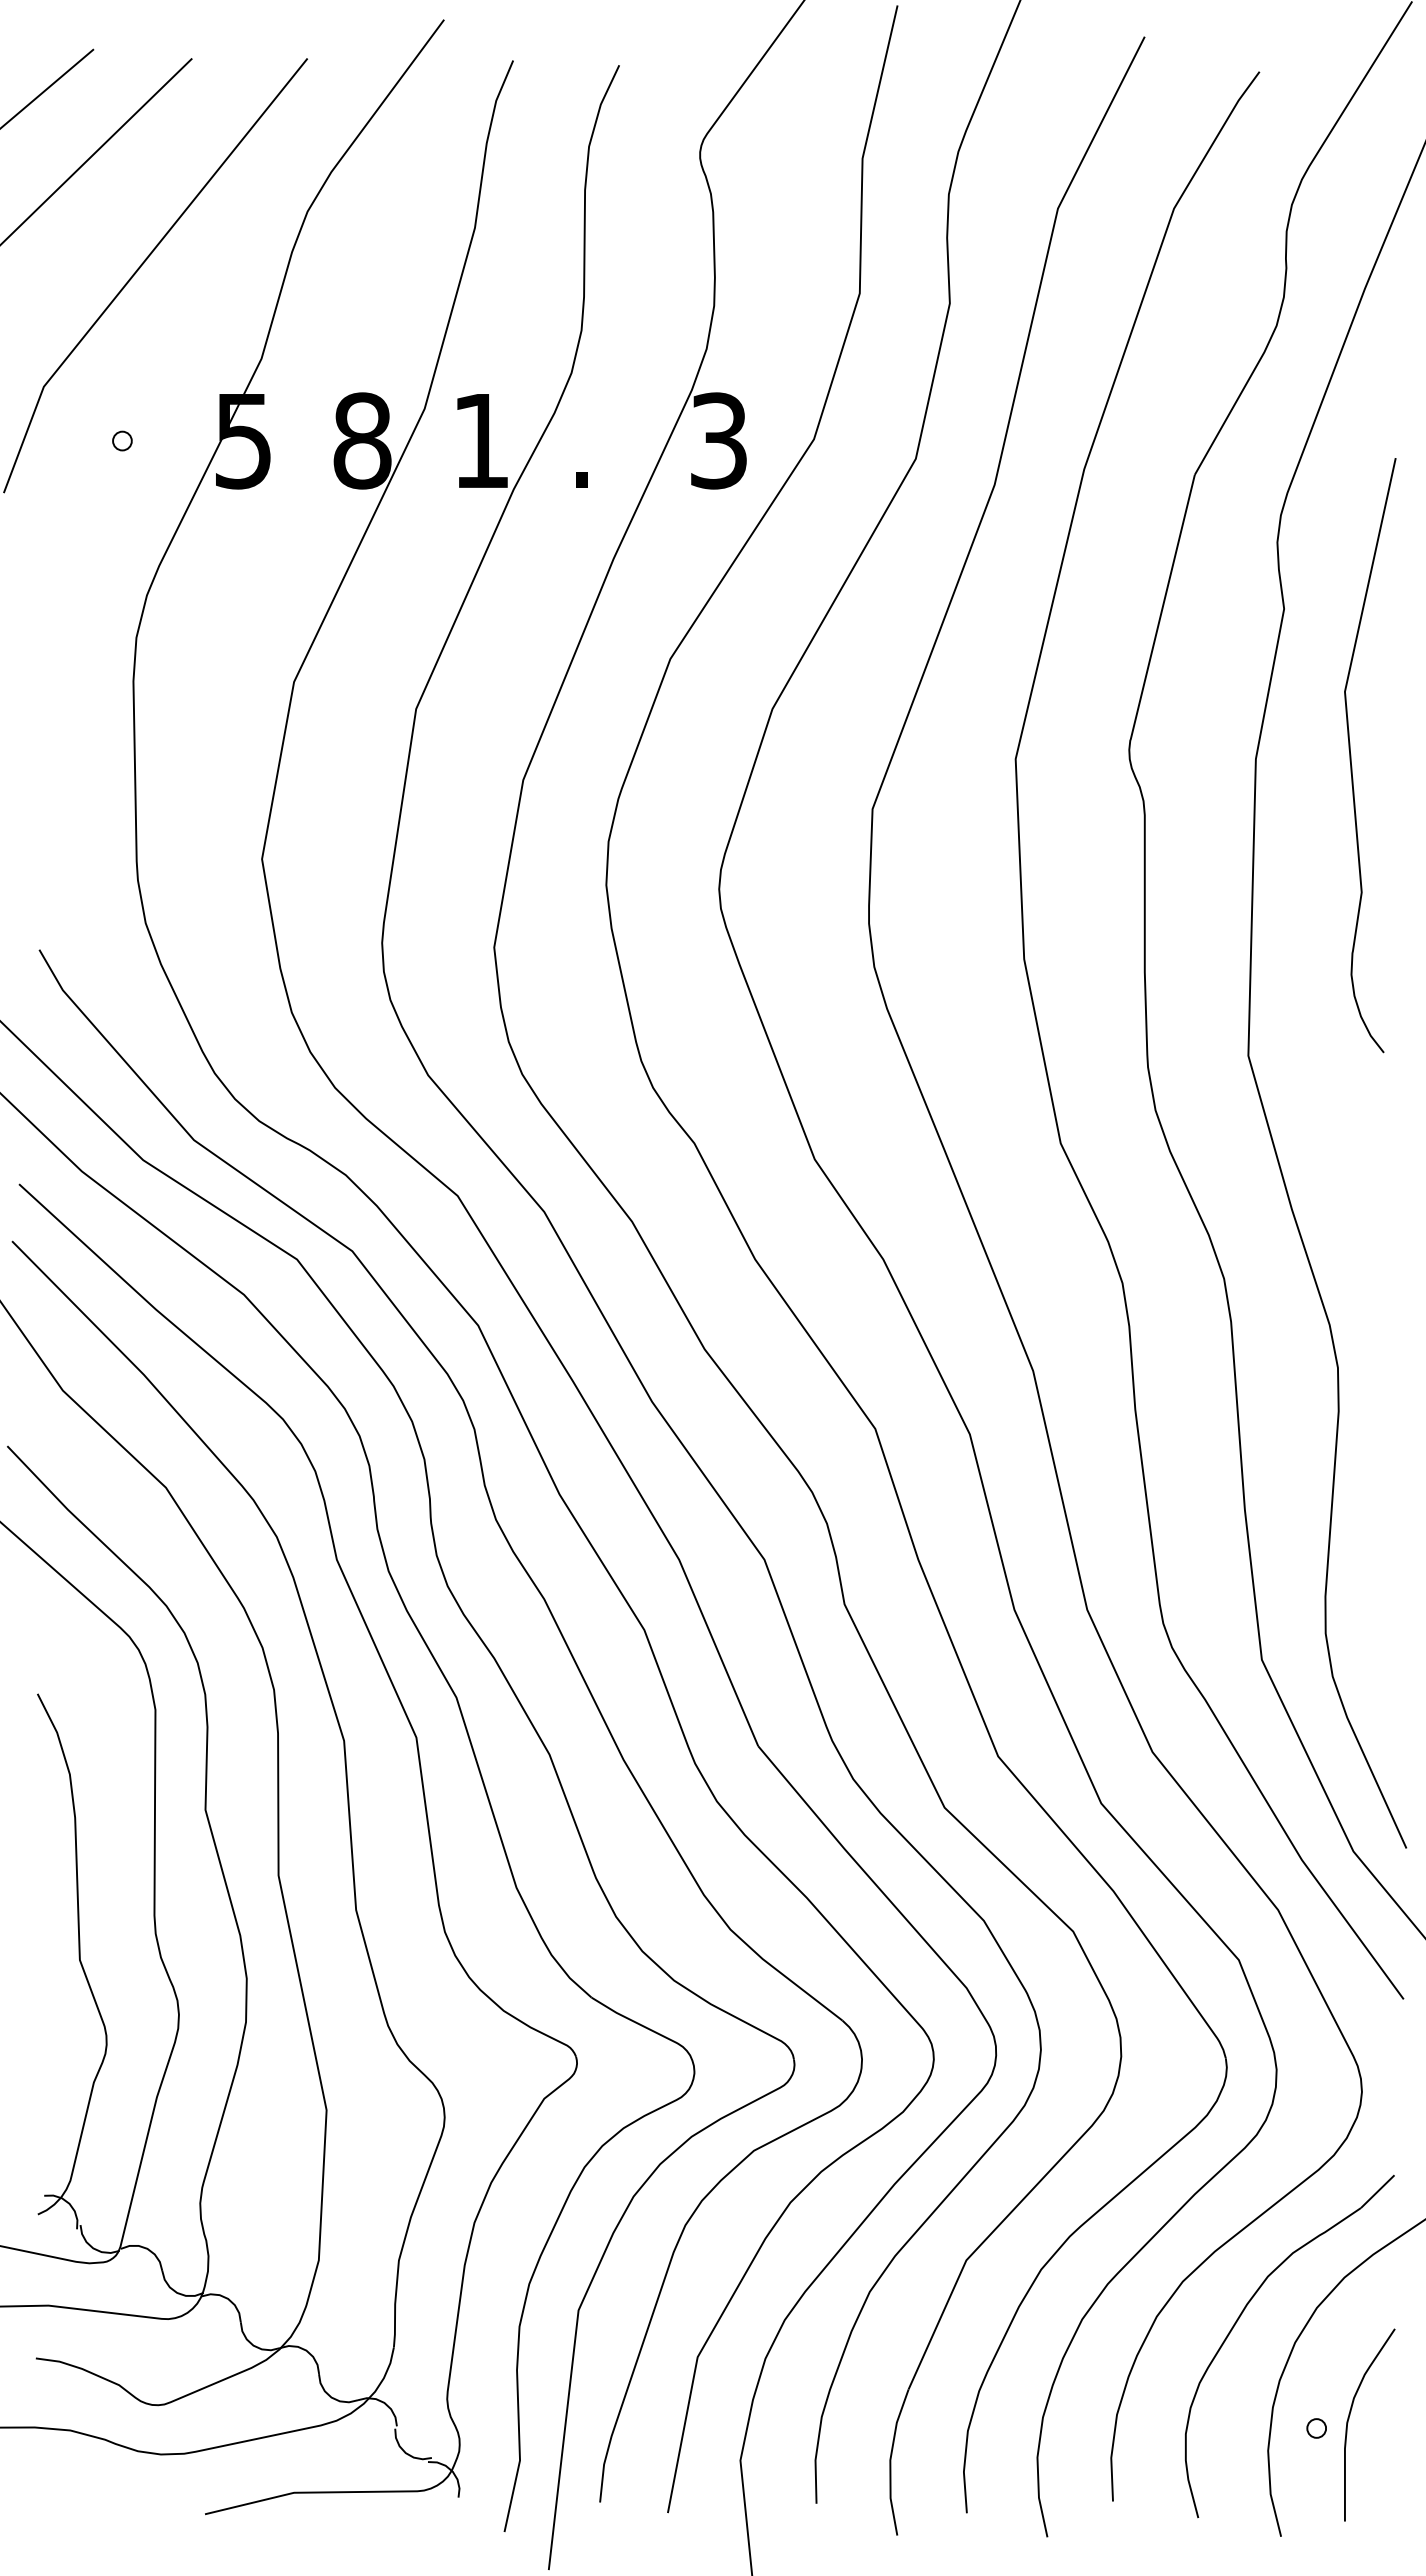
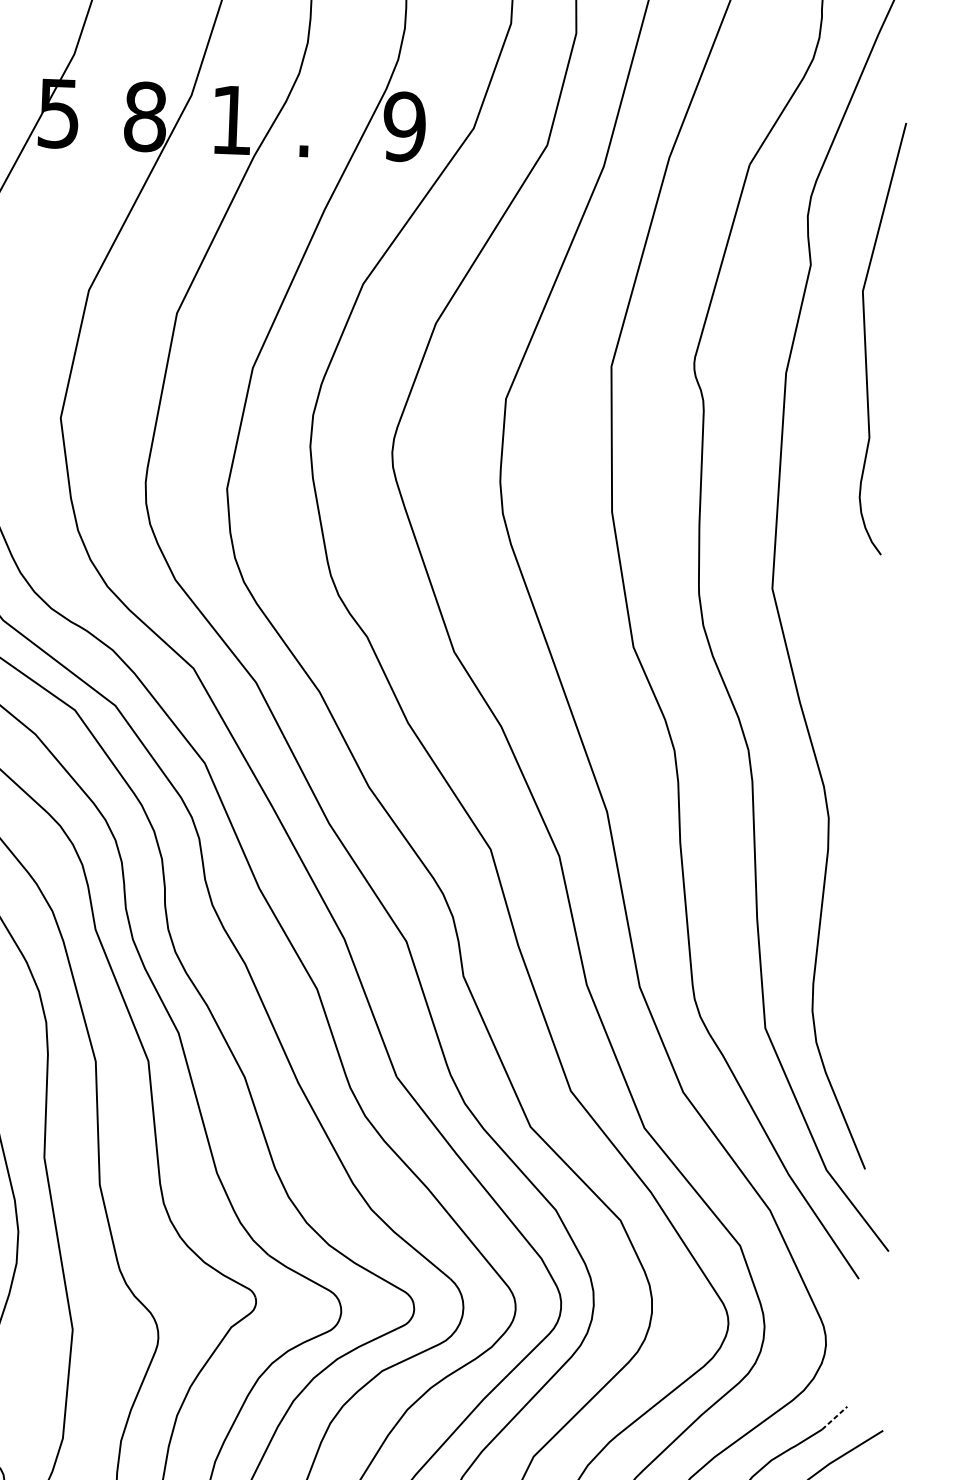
text: (718, 440) -> (404, 126), 3 -> 9
curve: (1351, 755) -> (865, 337), moved
line: (1378, 2191) -> (835, 1418), solid -> dashed

